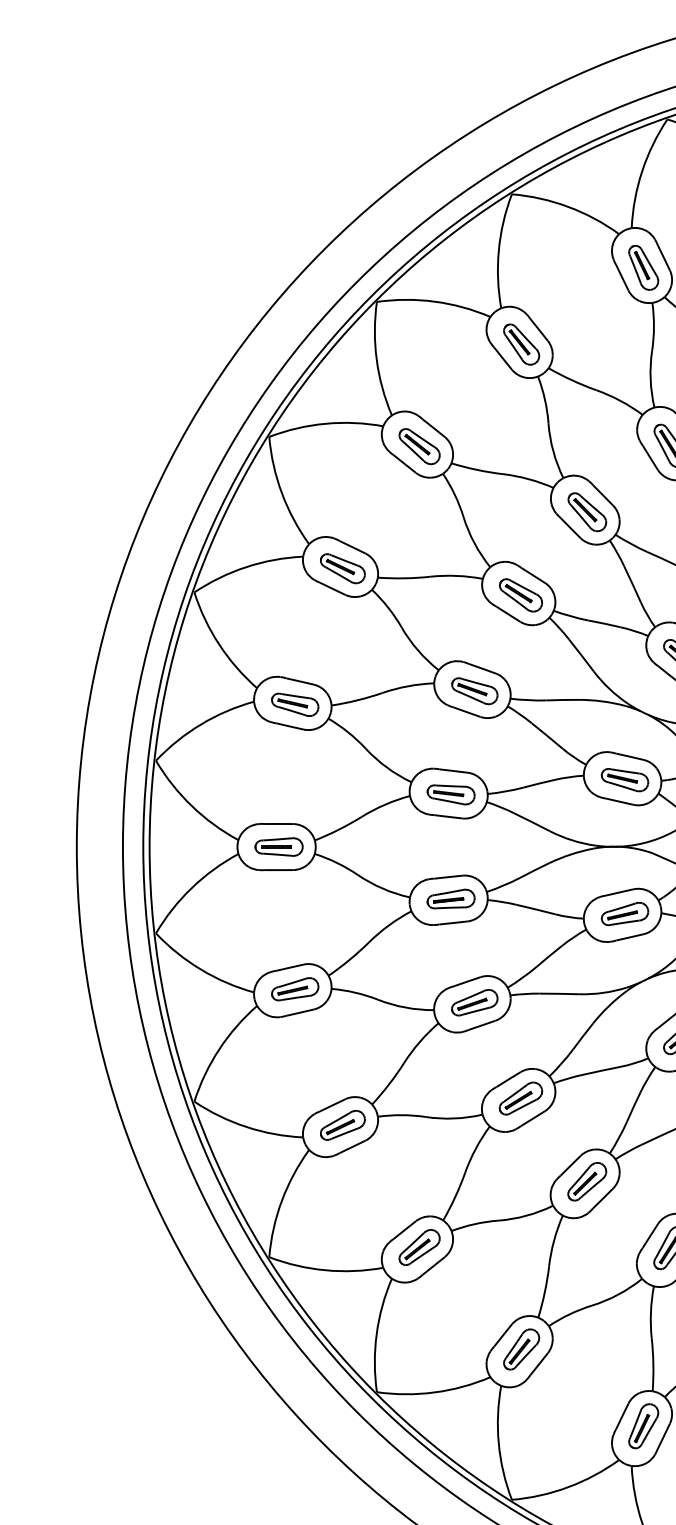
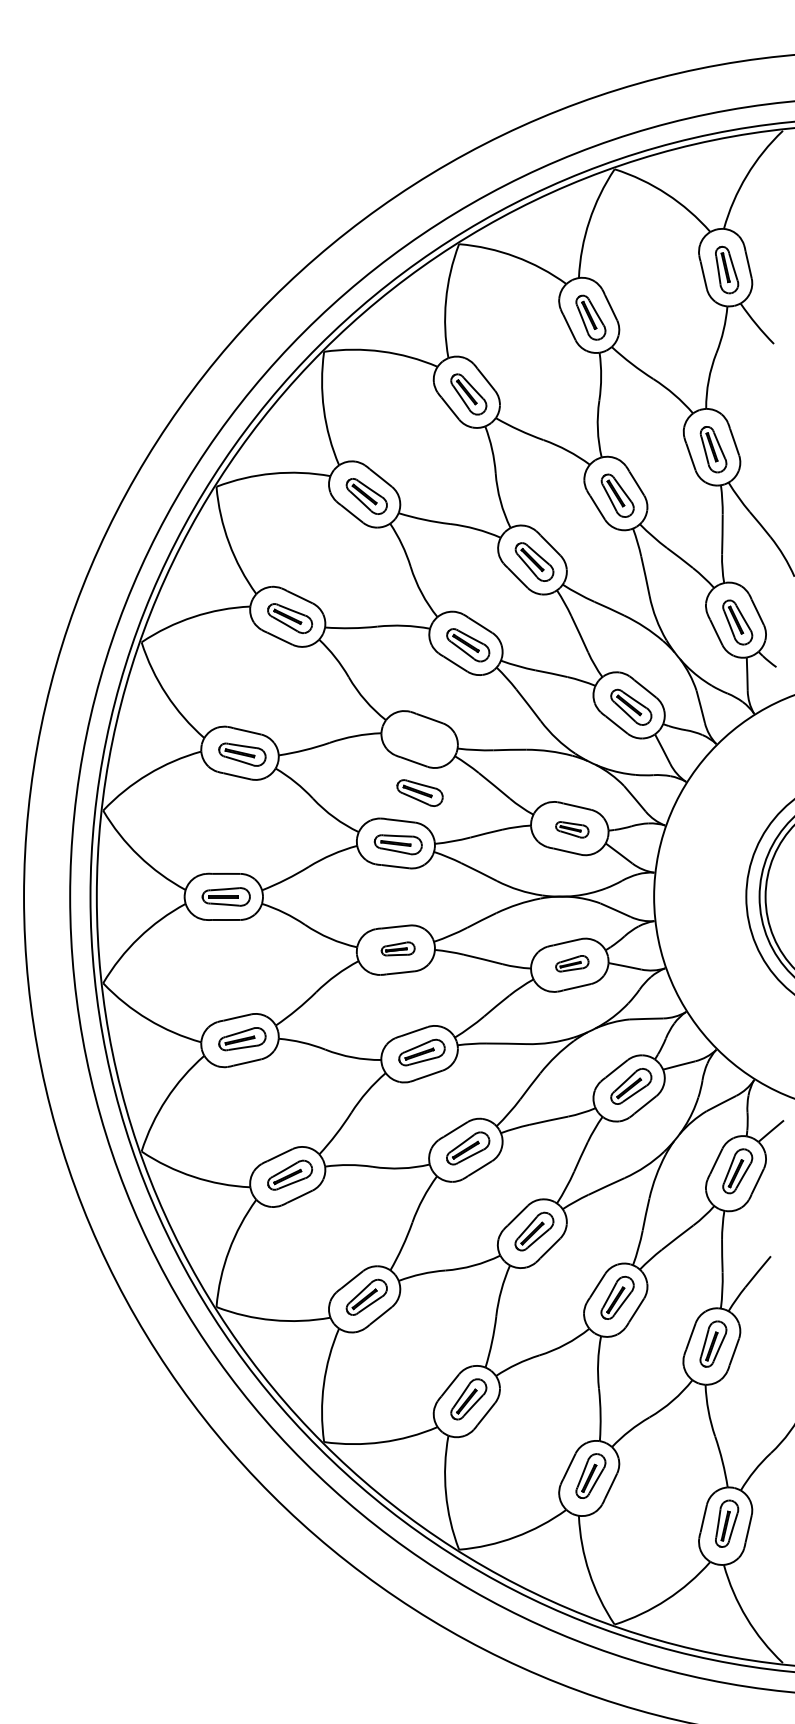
part: (474, 690) -> (419, 792), moved
part: (625, 779) -> (572, 829), size x0.7
part: (450, 898) -> (397, 948), size x0.7
part: (625, 913) -> (572, 963), size x0.7

